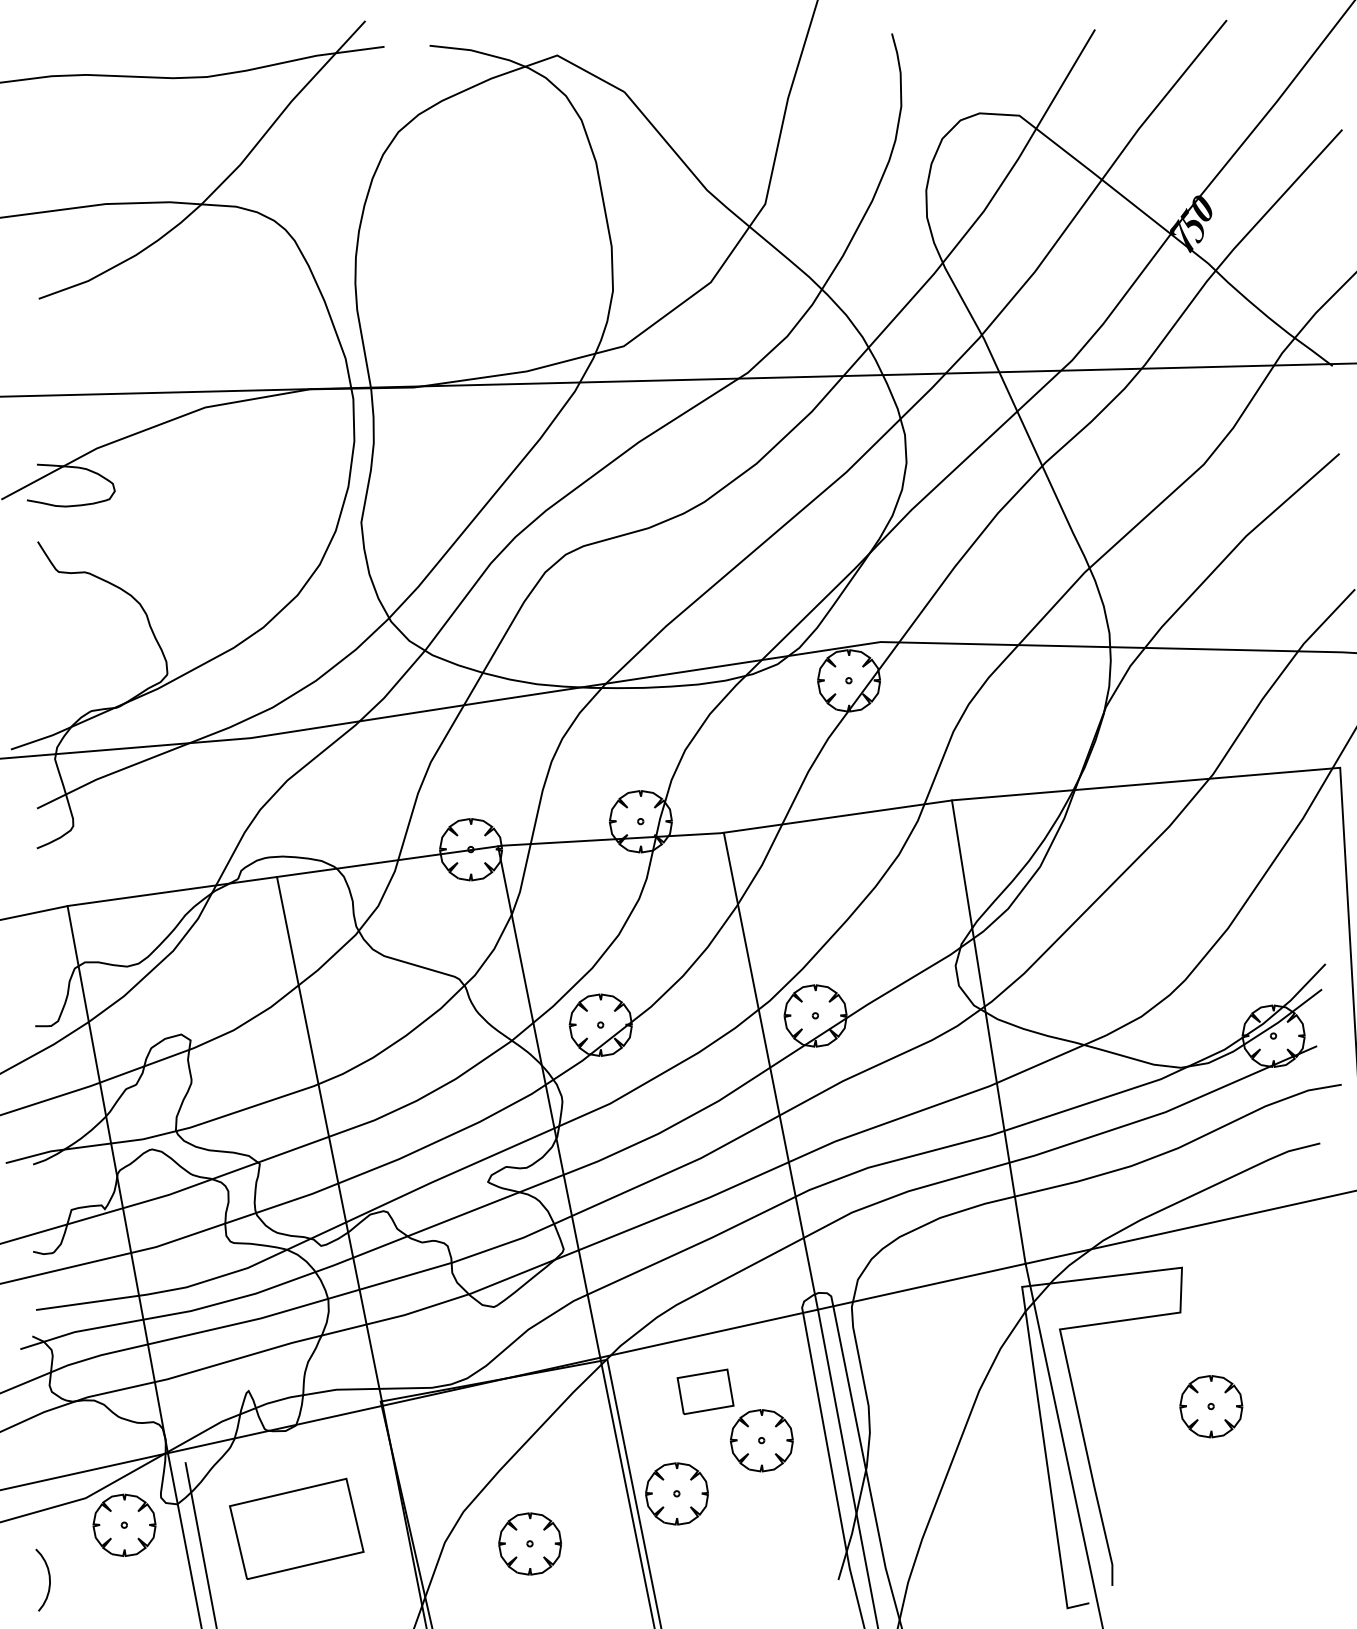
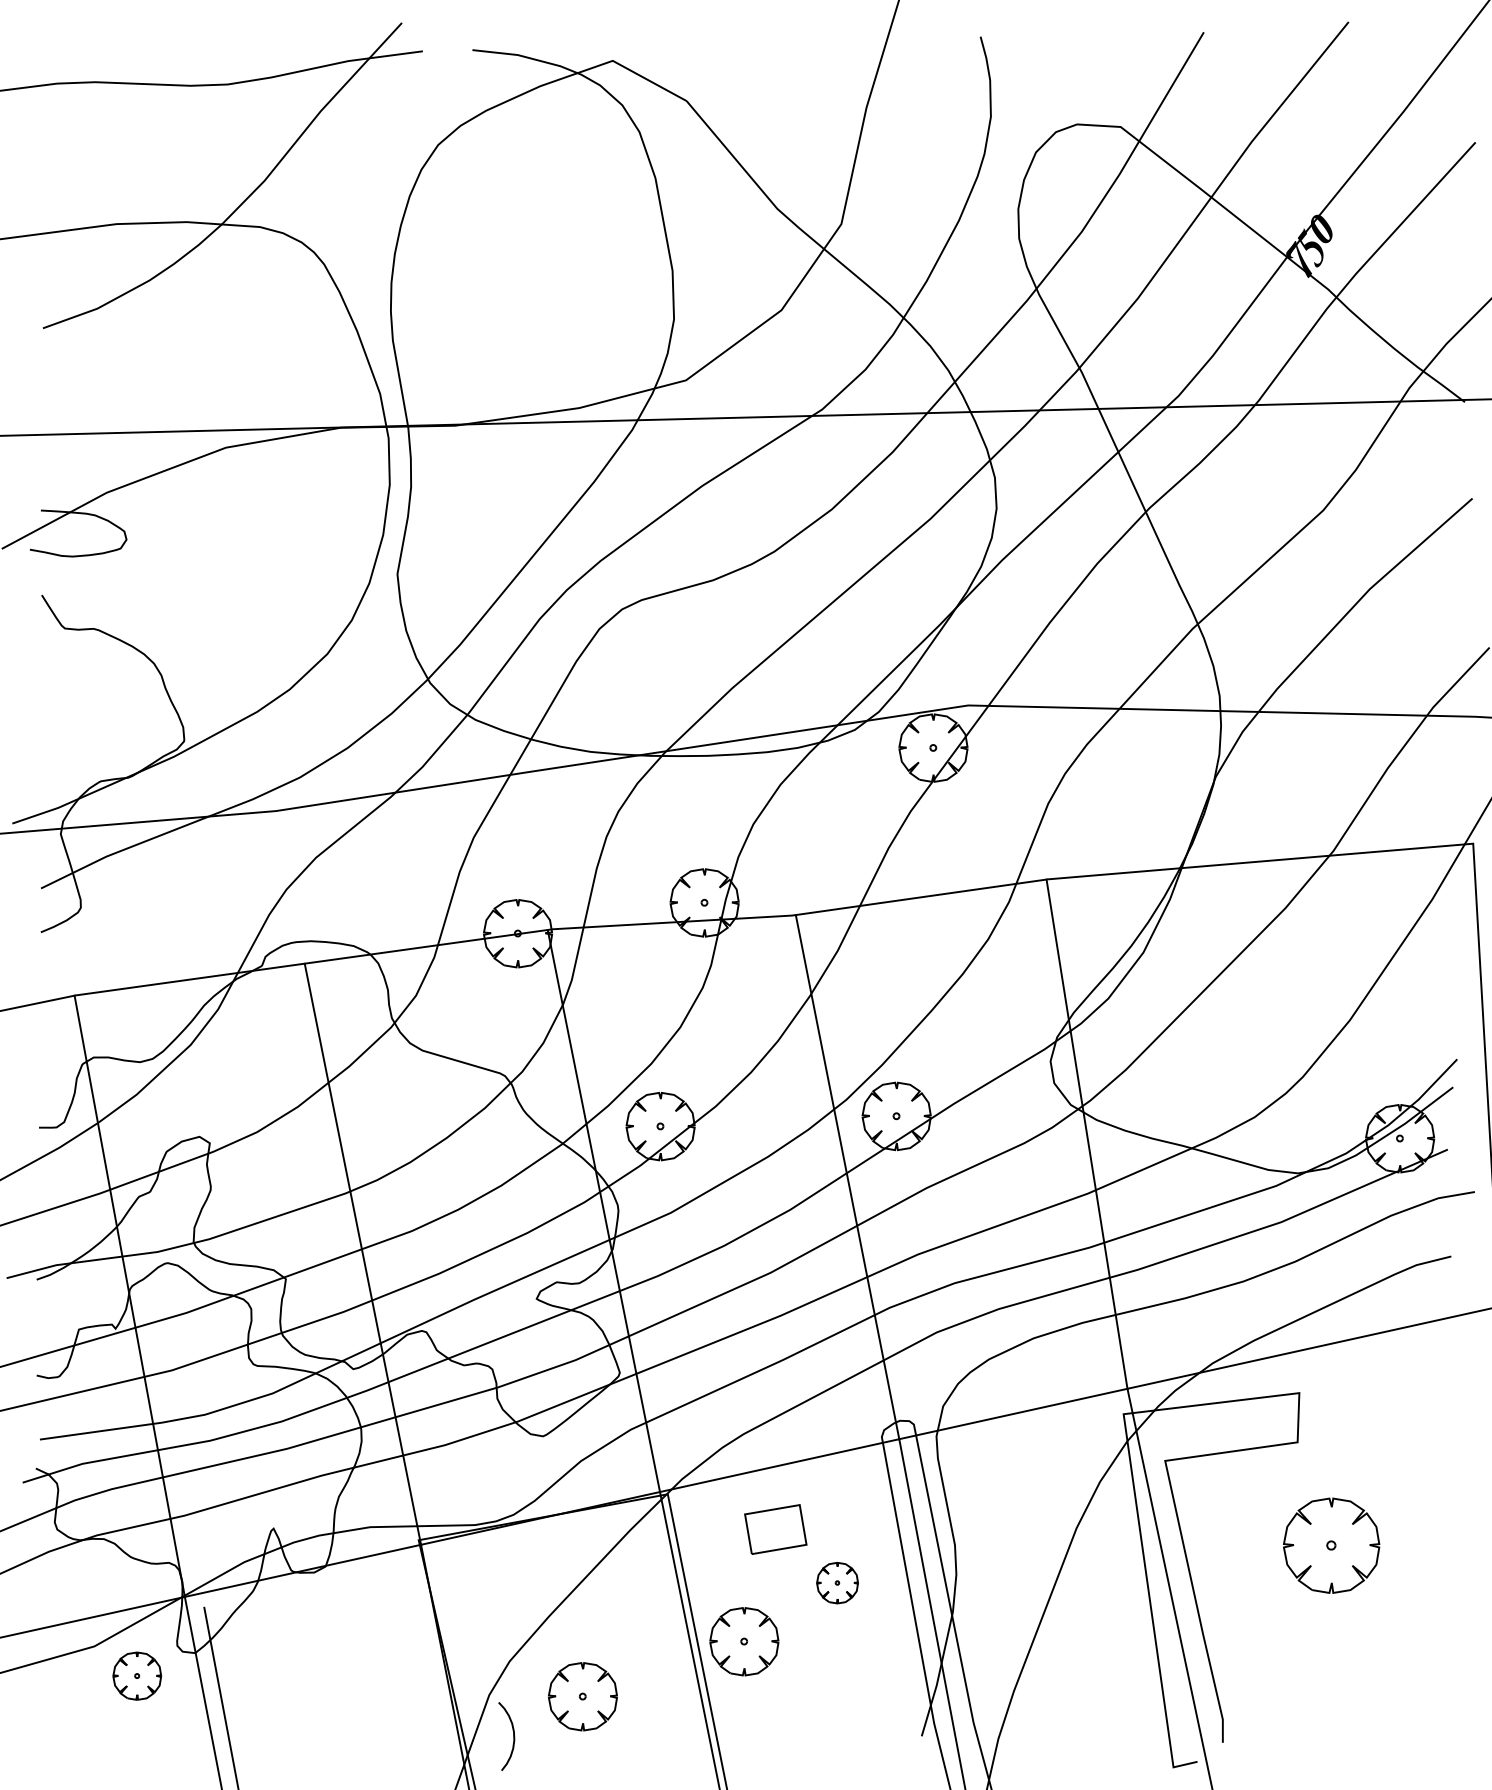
part: (1211, 1406) -> (1331, 1545), size x1.4
part: (761, 1440) -> (837, 1582), size x0.6
part: (124, 1524) -> (137, 1675), size x0.7
part: (296, 1529) -> (326, 1680), removed
curve: (49, 1580) -> (513, 1736), moved

